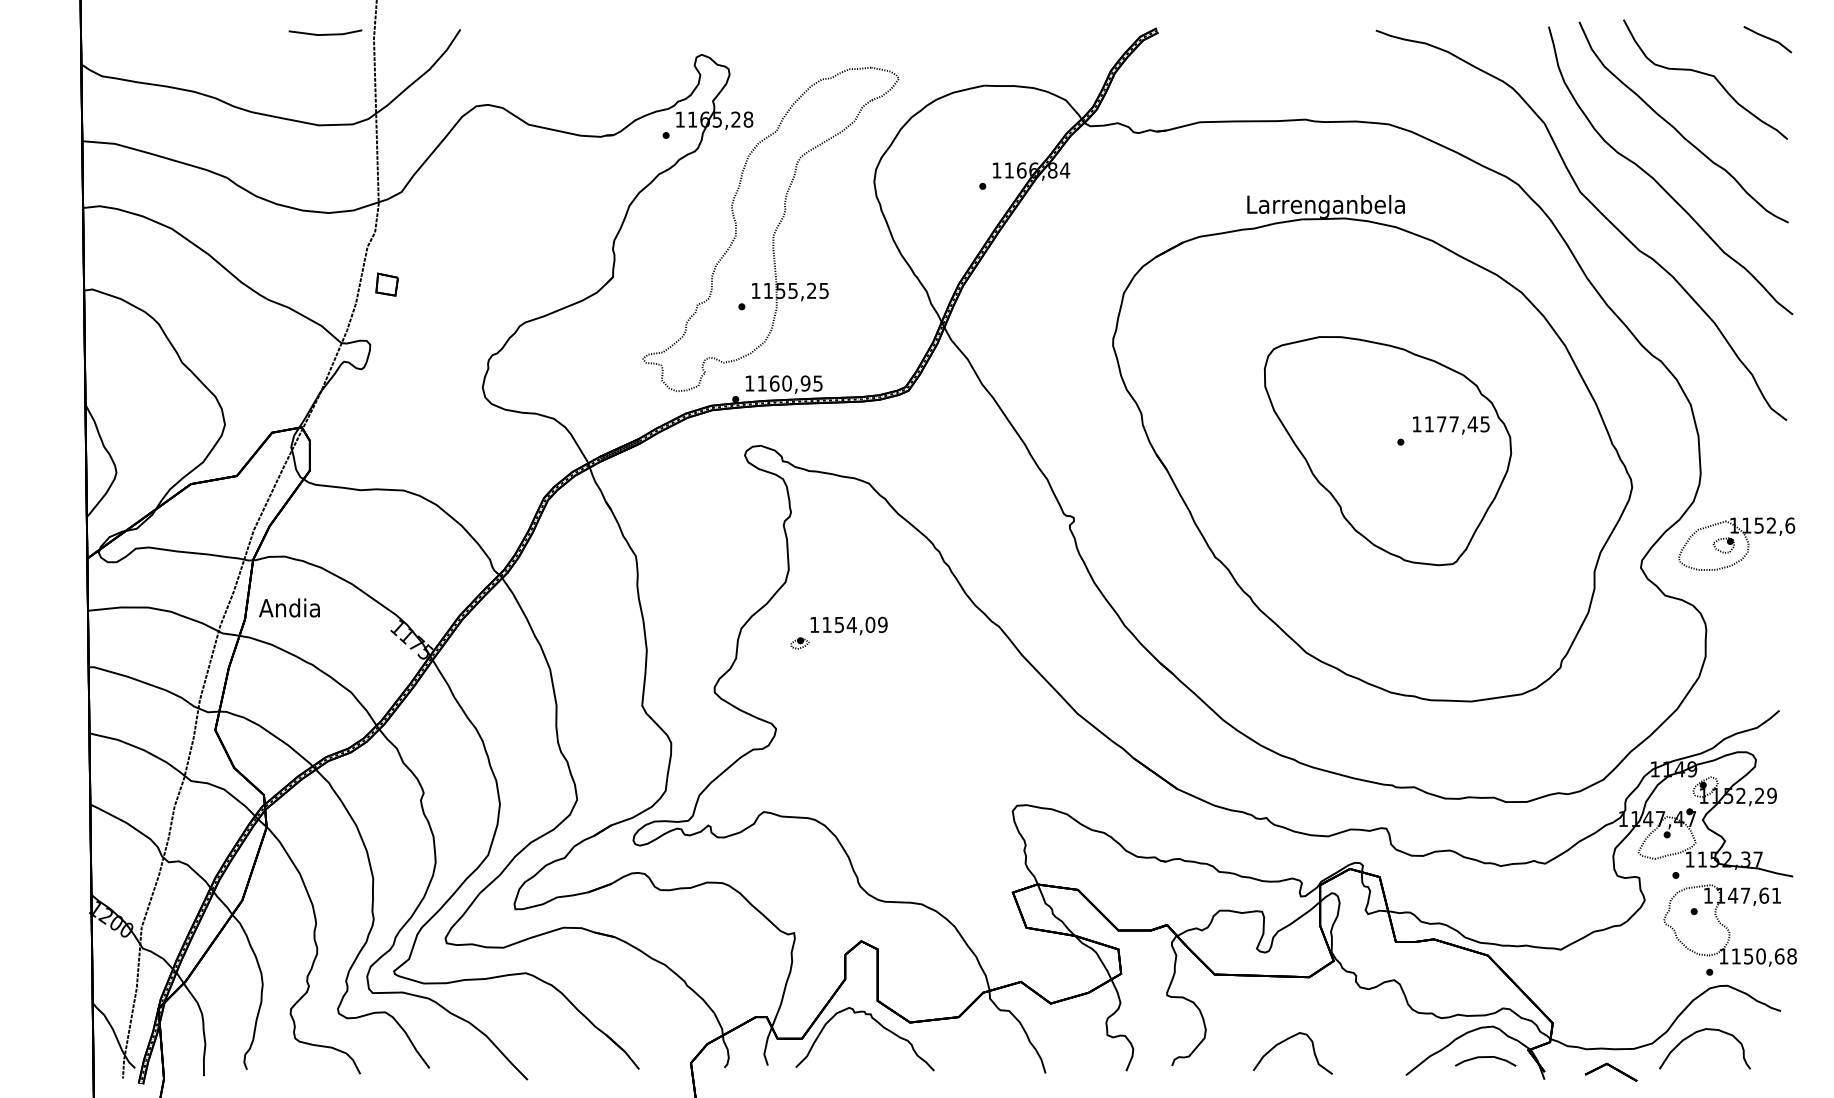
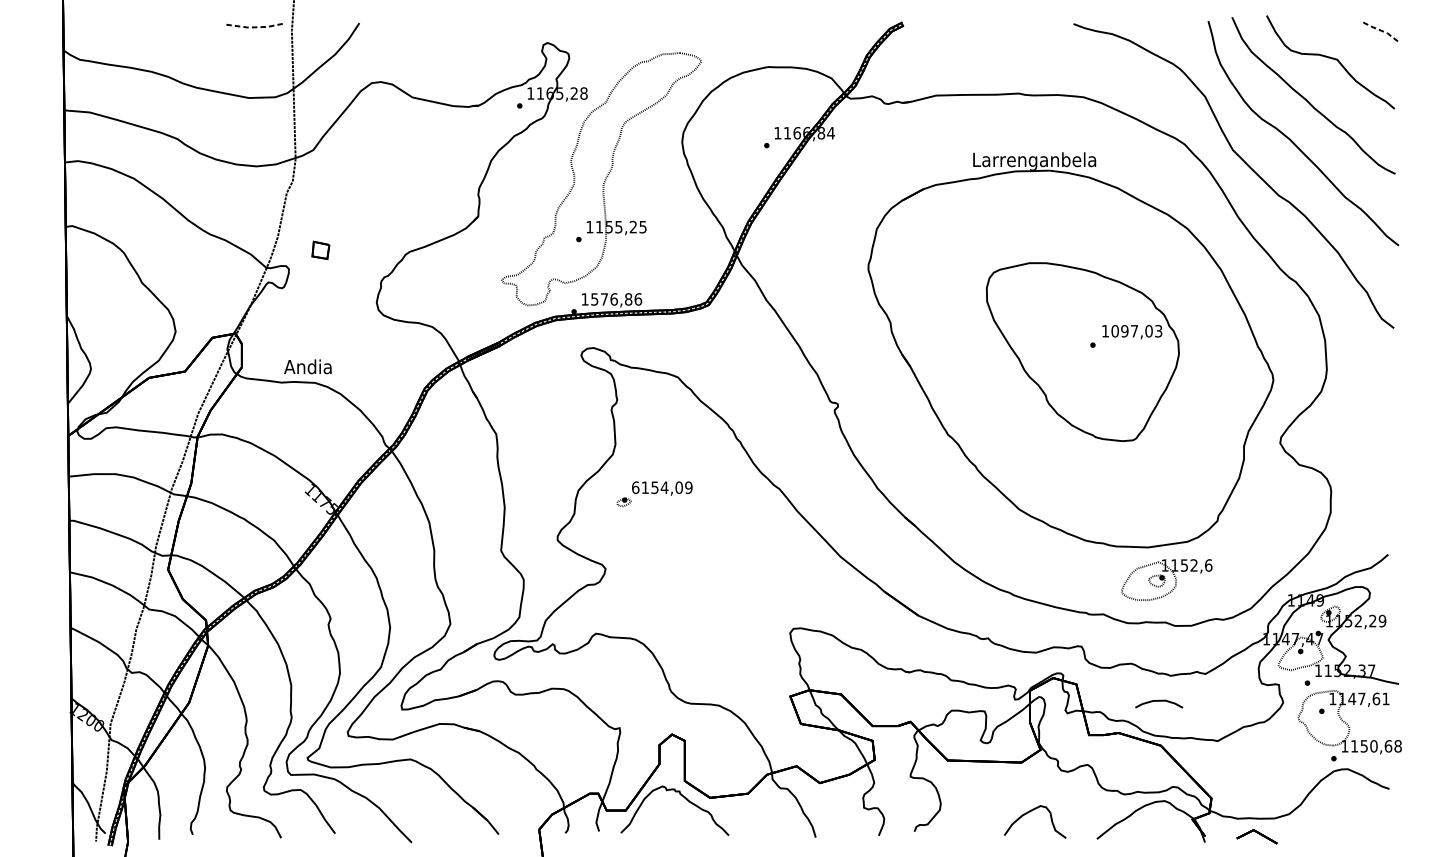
line: (325, 34) -> (254, 27), solid -> dashed
line: (1768, 38) -> (1379, 30), solid -> dashed
part: (386, 284) -> (320, 250), moved
text: (789, 383) -> (616, 299), 1160,95 -> 1576,86
text: (1456, 424) -> (1136, 331), 1177,45 -> 1097,03
part: (1736, 543) -> (1166, 579), moved
text: (289, 607) -> (307, 366), moved
text: (814, 624) -> (635, 487), 1154,09 -> 6154,09
curve: (1696, 1033) -> (1323, 806), removed
curve: (1285, 1041) -> (1029, 812), moved
curve: (1485, 1057) -> (1158, 701), moved

